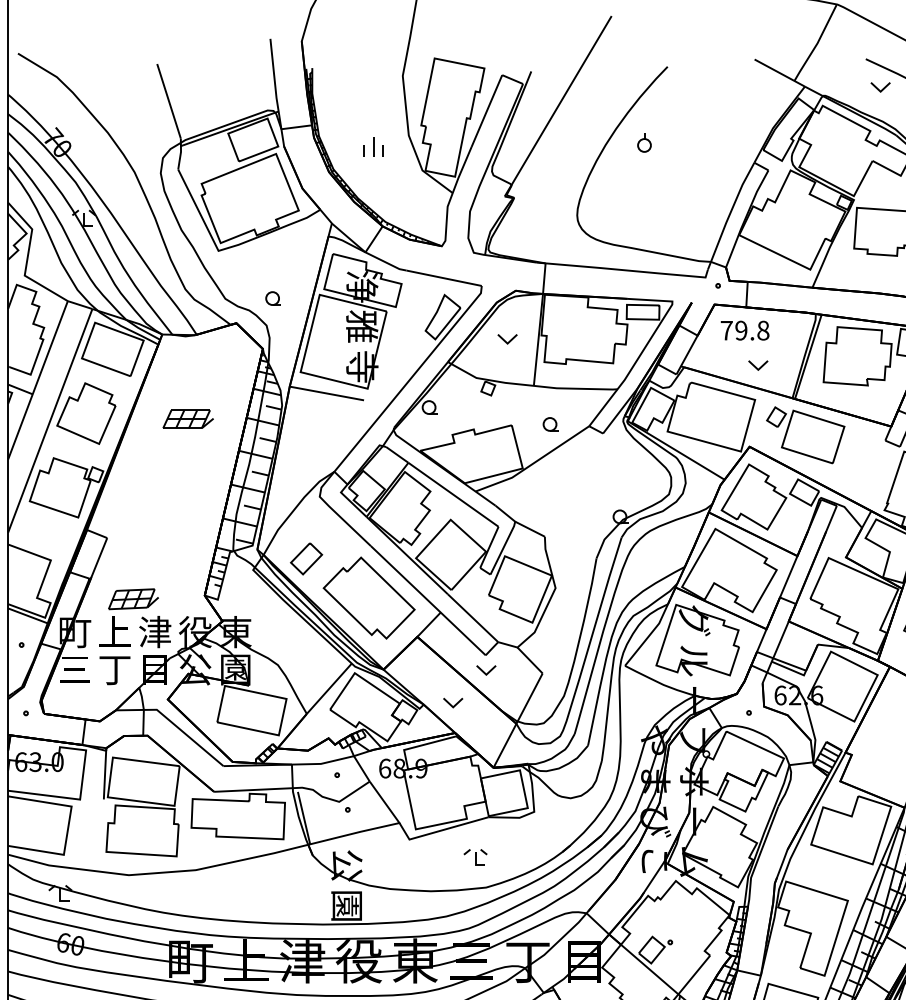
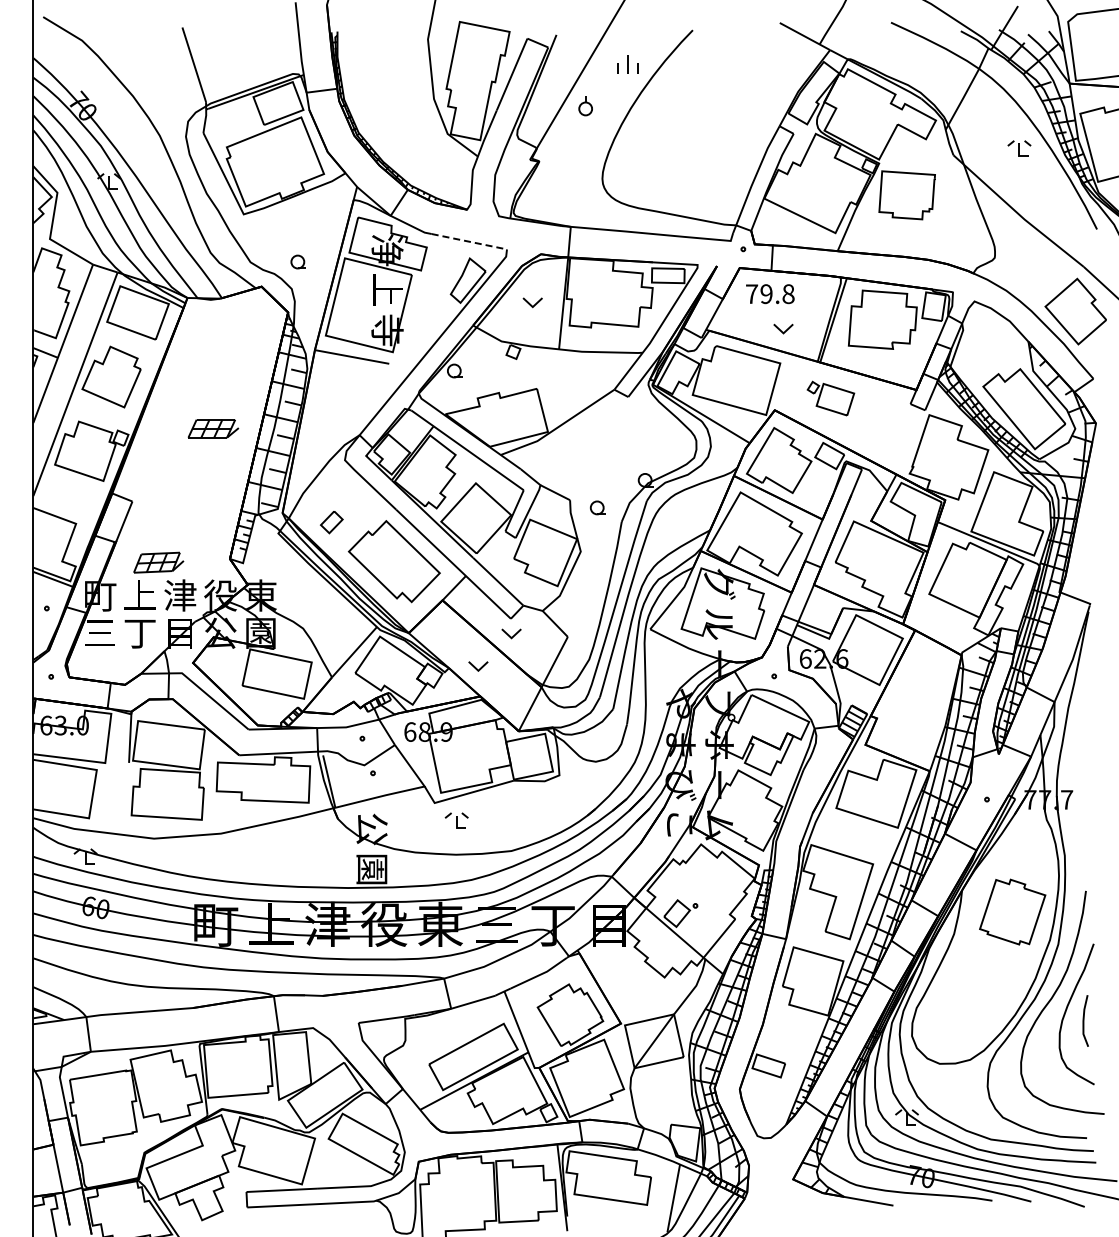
part: (880, 87) -> (905, 50), removed
part: (644, 143) -> (585, 106), moved
part: (373, 147) -> (627, 64), moved
line: (444, 278) -> (469, 241), solid -> dashed
text: (362, 326) -> (387, 289), 雅 -> 上
part: (188, 419) -> (213, 428), moved
part: (550, 424) -> (597, 507), moved
part: (805, 435) -> (830, 398), size x0.6
part: (306, 559) -> (331, 522), size x0.7
part: (475, 857) -> (456, 820), moved

